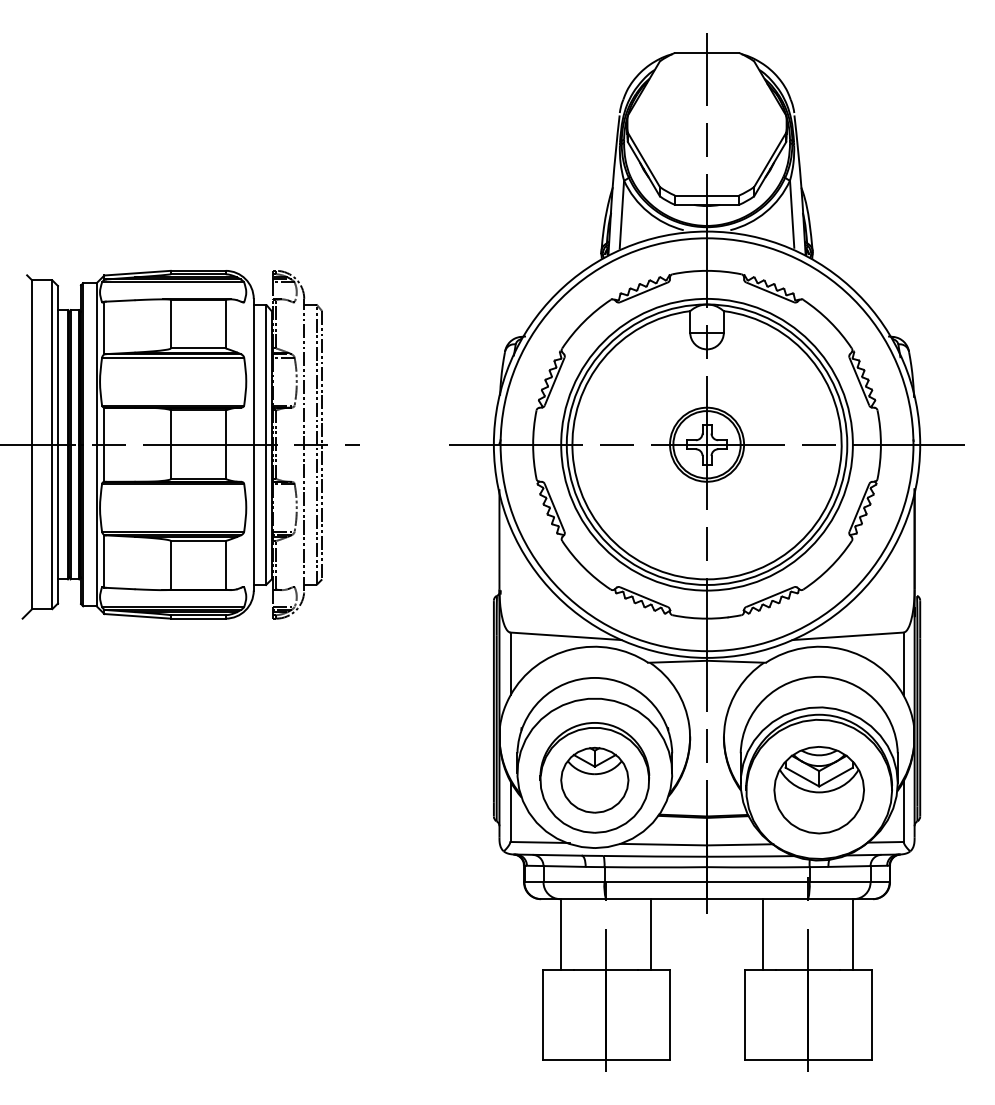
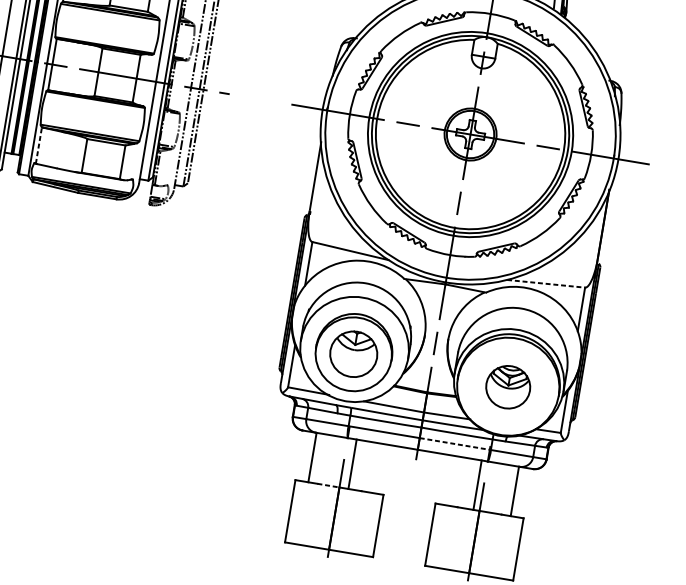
line: (104, 561) -> (38, 145), solid -> dashed
line: (848, 636) -> (546, 283), solid -> dashed
part: (818, 790) -> (507, 387), size x0.7
line: (758, 882) -> (455, 444), solid -> dashed
line: (650, 934) -> (352, 464), moved
line: (763, 934) -> (477, 485), moved
line: (590, 970) -> (328, 485), solid -> dashed

